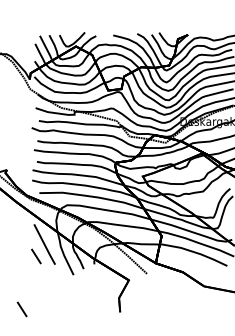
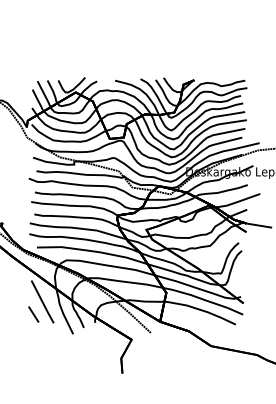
line: (21, 309) -> (18, 370), removed

